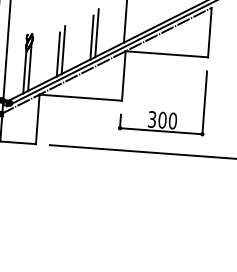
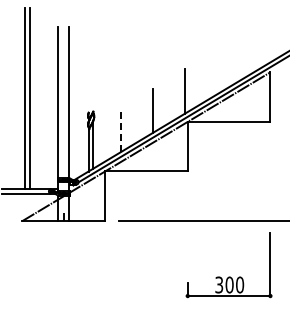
line: (96, 32) -> (157, 105), removed
line: (63, 50) -> (125, 125), removed
line: (58, 53) -> (120, 129), solid -> dashed
part: (162, 111) -> (228, 276), moved

